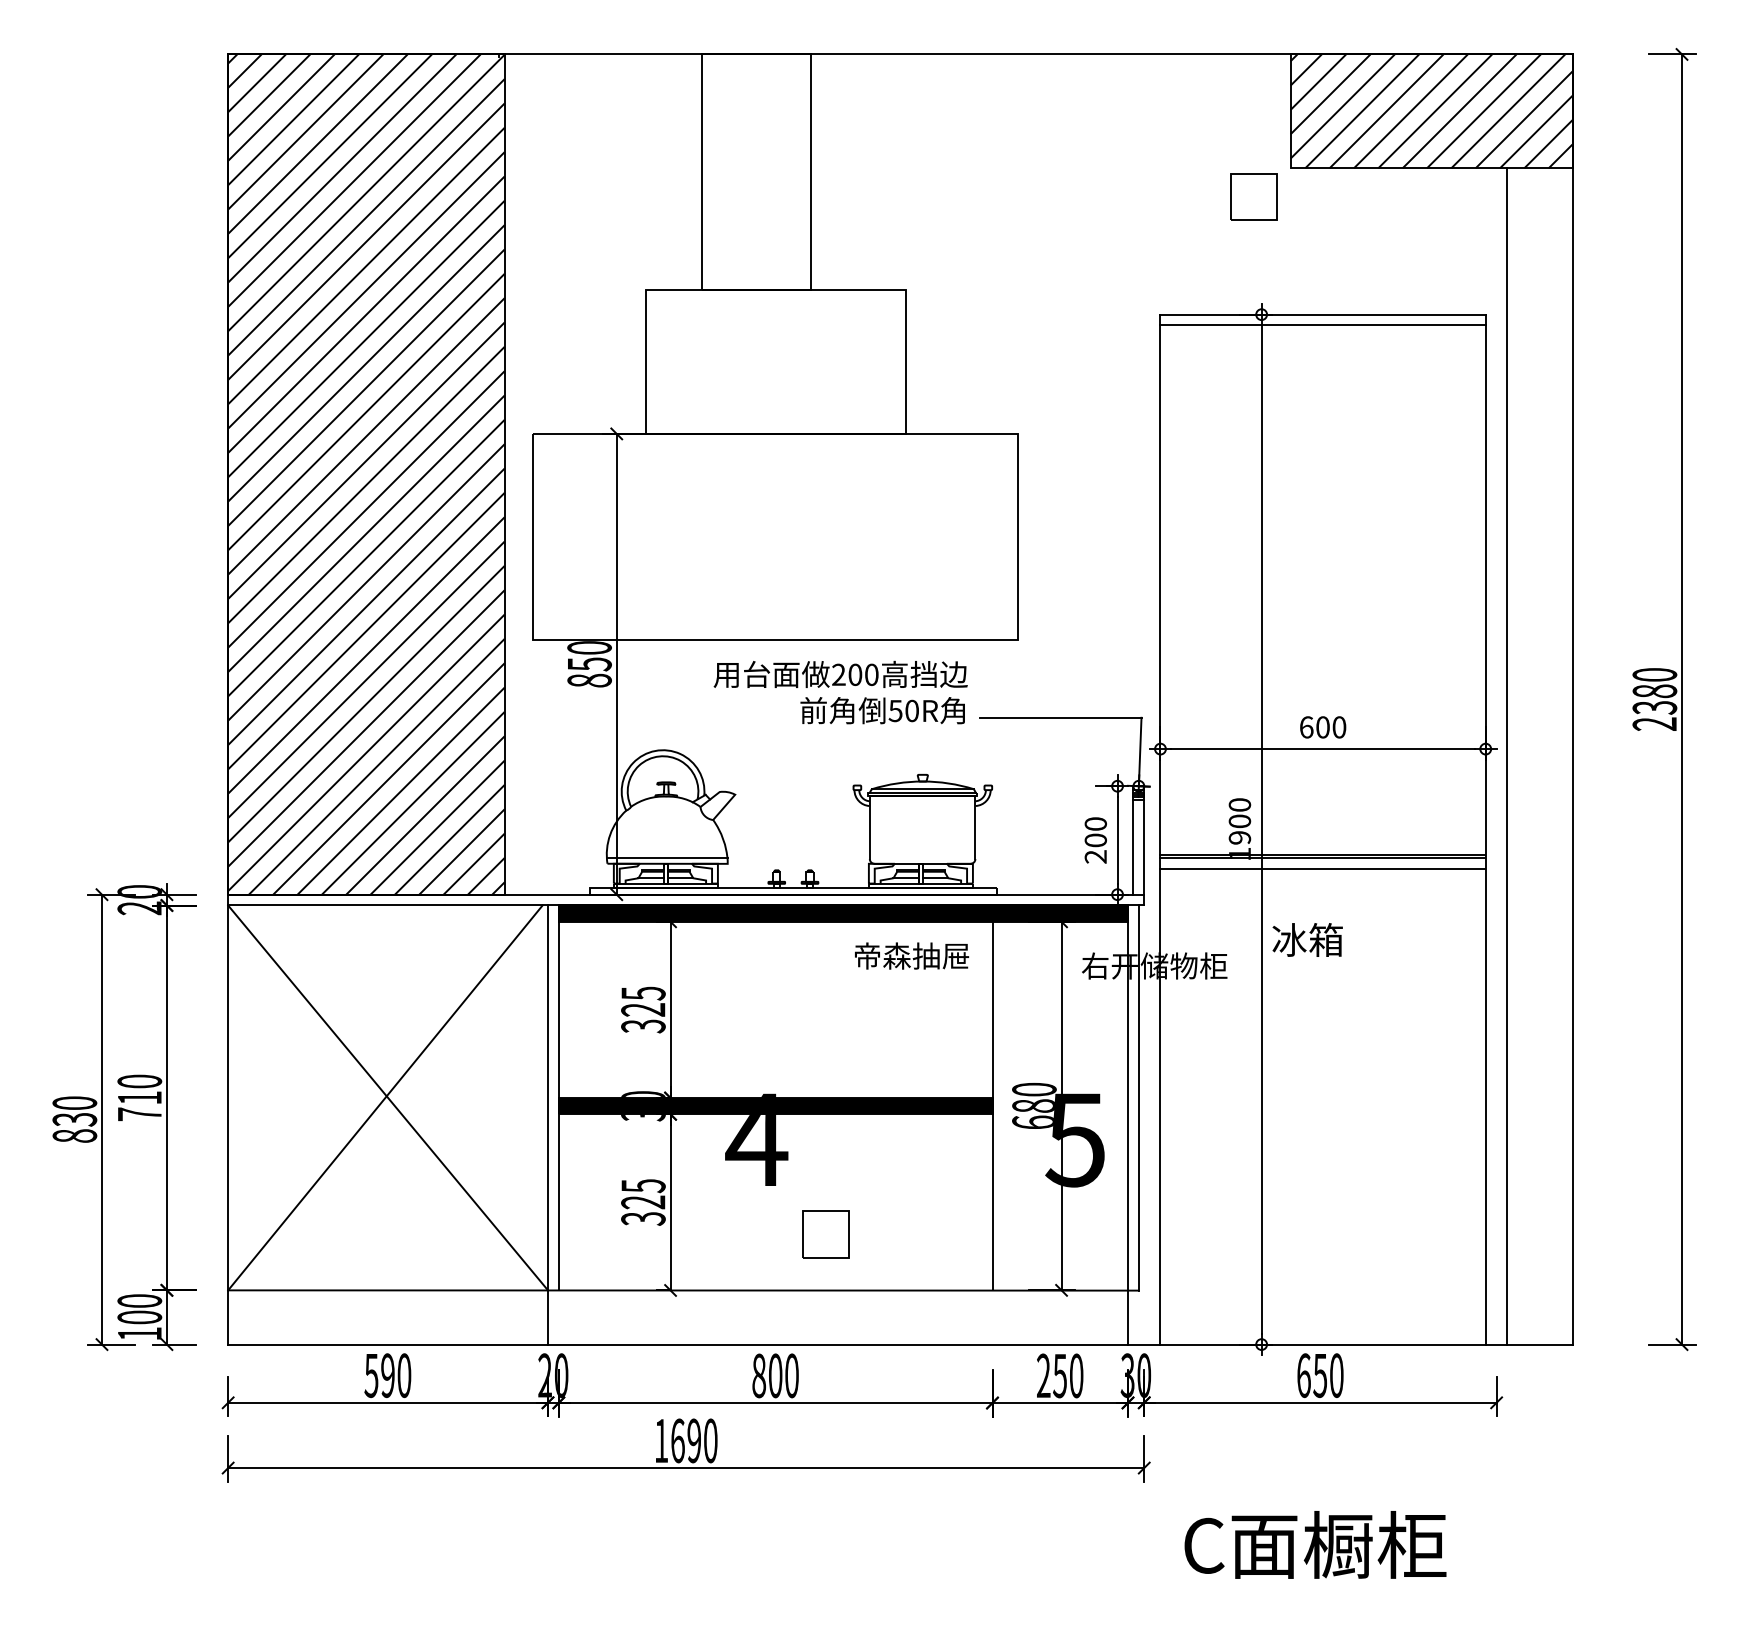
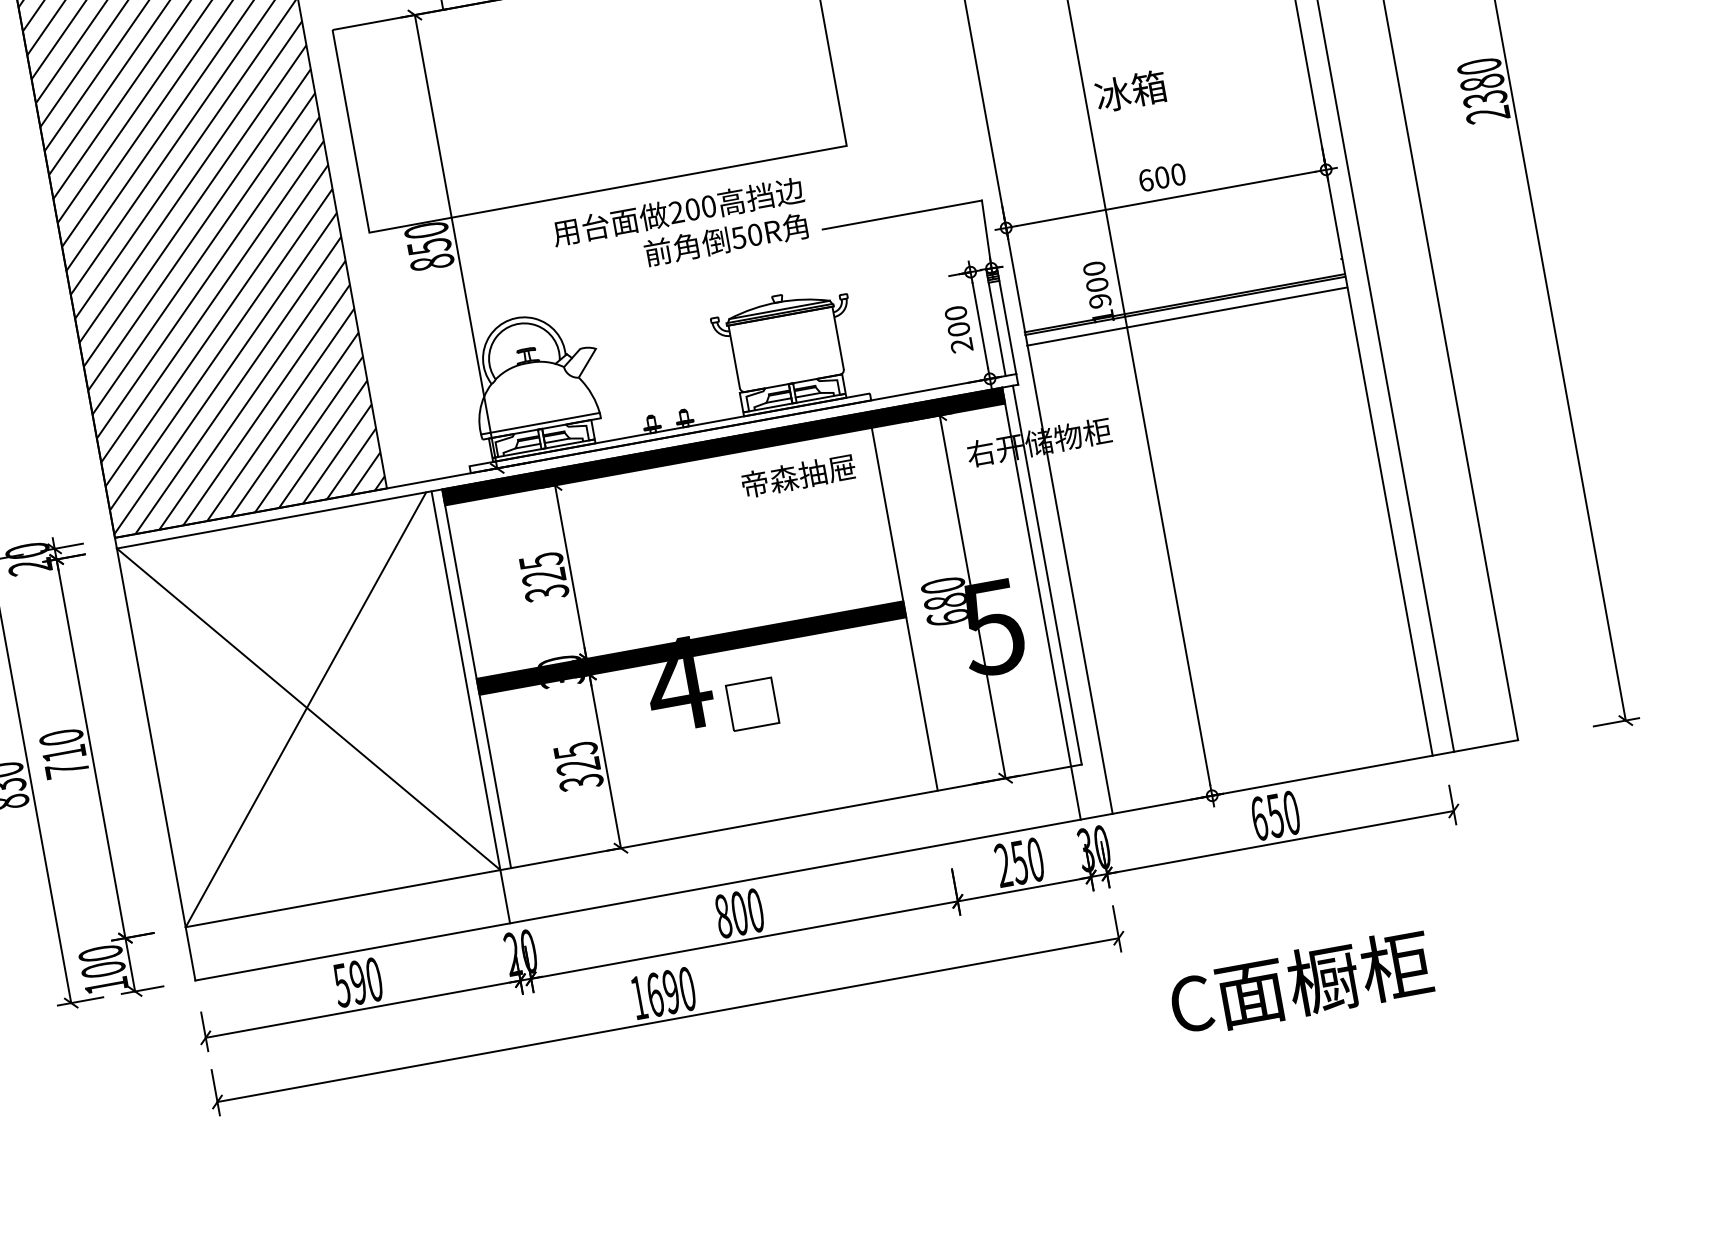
text: (1307, 939) -> (1130, 90), moved
part: (825, 1234) -> (752, 704), moved

